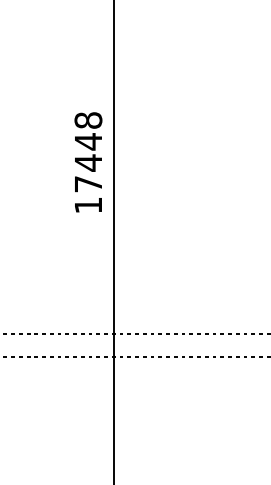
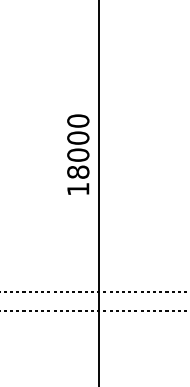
text: (88, 152) -> (78, 146), 17448 -> 18000

